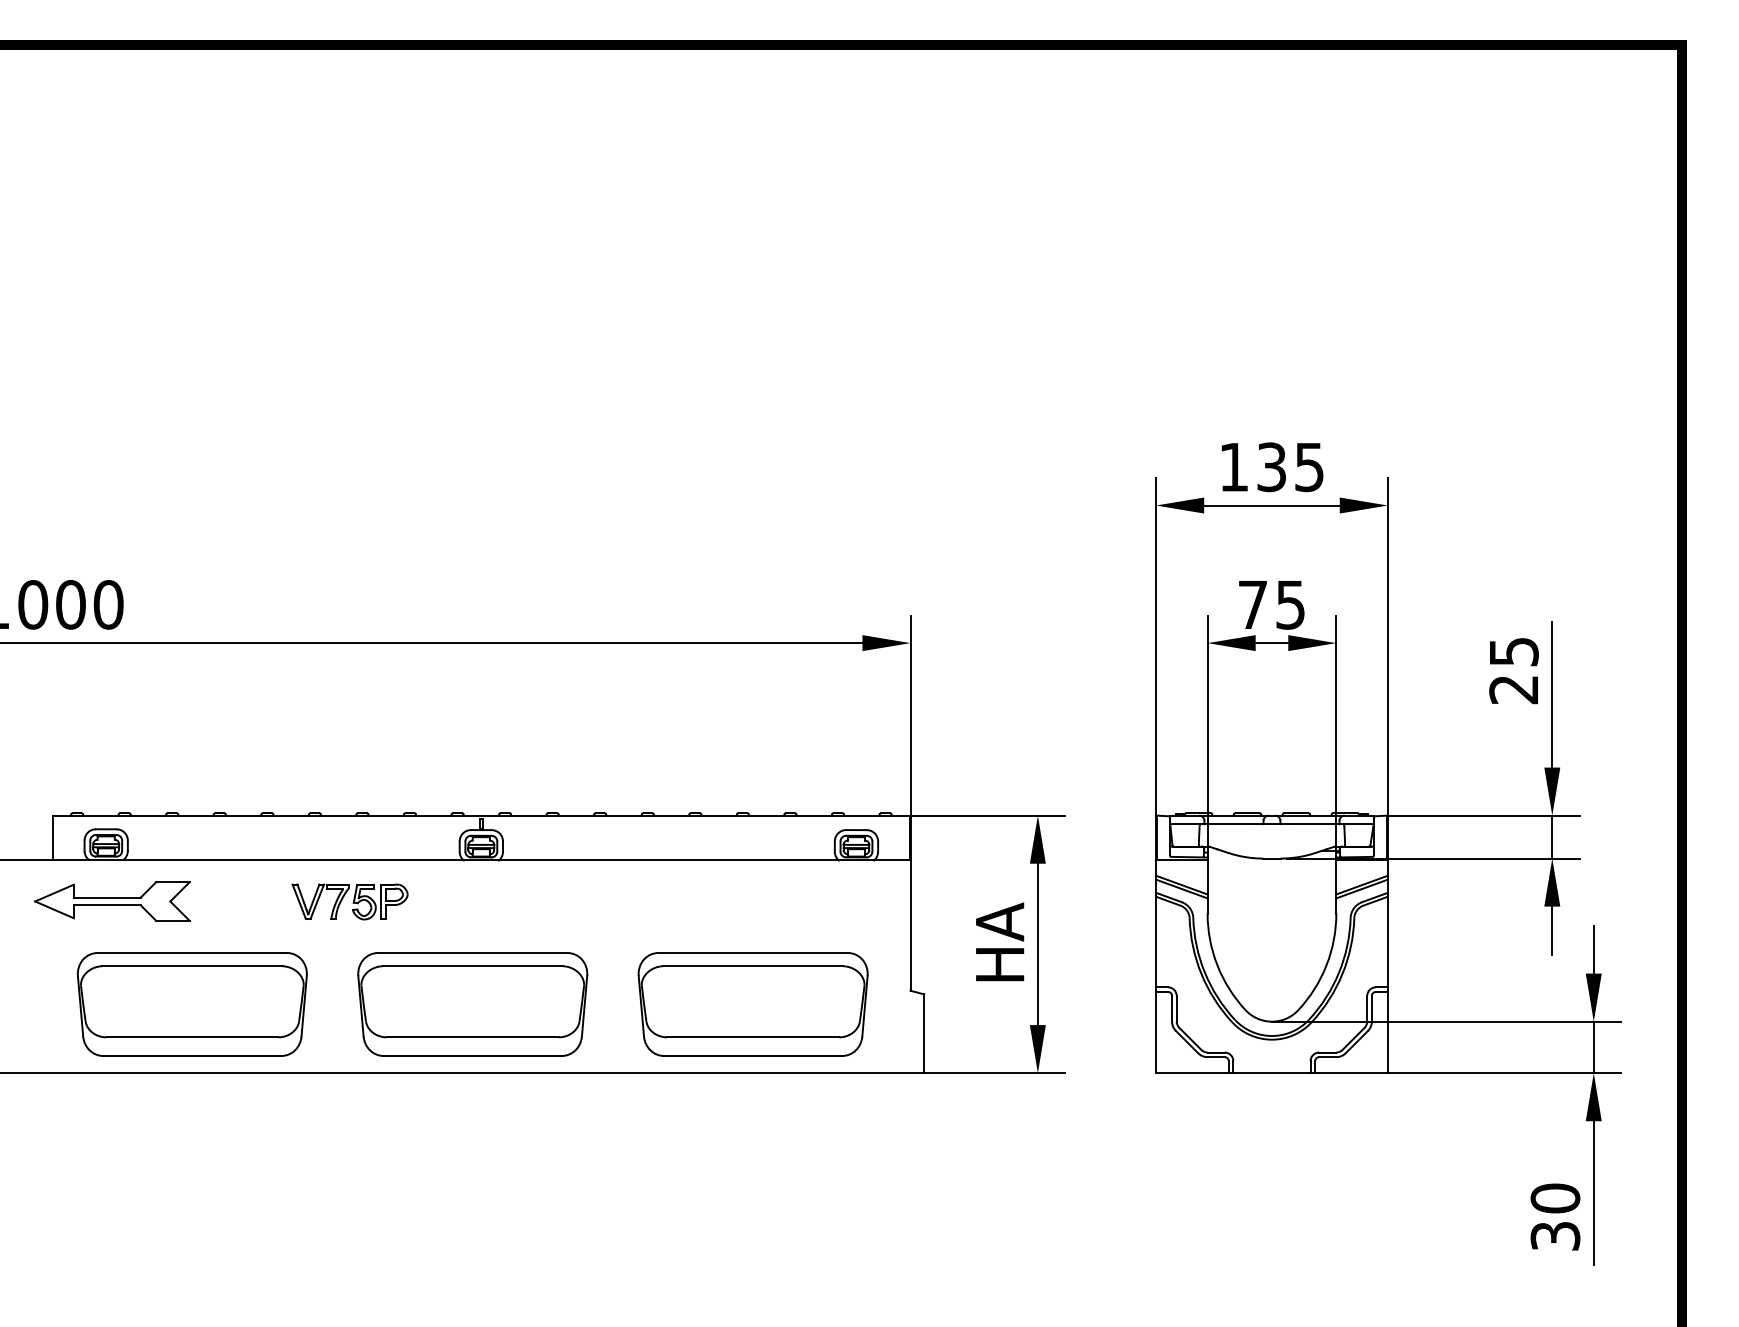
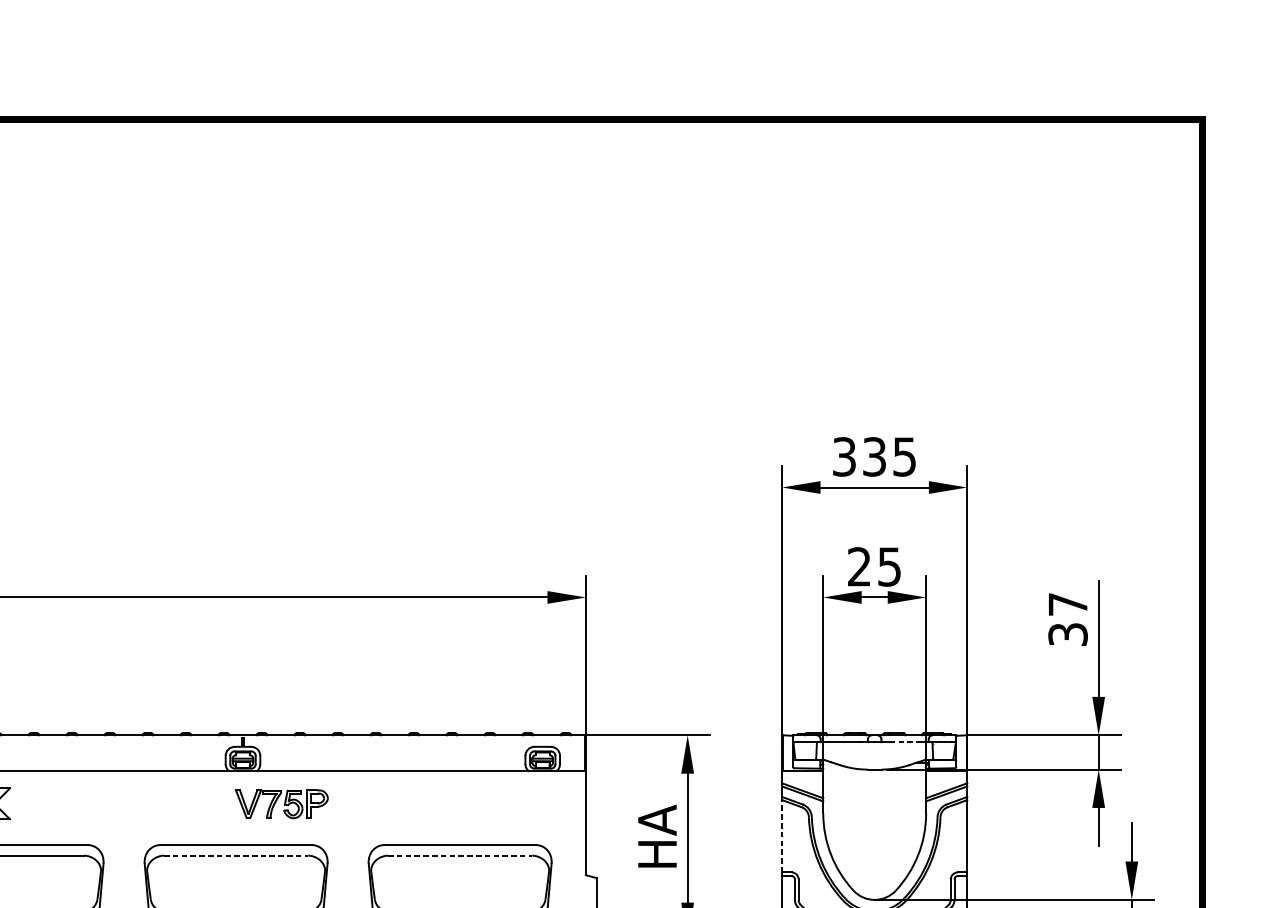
text: (1233, 467) -> (843, 457), 135 -> 335
text: (1252, 604) -> (859, 566), 75 -> 25
text: (1513, 671) -> (1067, 620), 25 -> 37
line: (1310, 824) -> (905, 742), solid -> dashed
part: (349, 901) -> (281, 803), moved
line: (1156, 941) -> (782, 835), solid -> dashed
line: (473, 966) -> (236, 855), solid -> dashed
line: (753, 966) -> (460, 855), solid -> dashed

